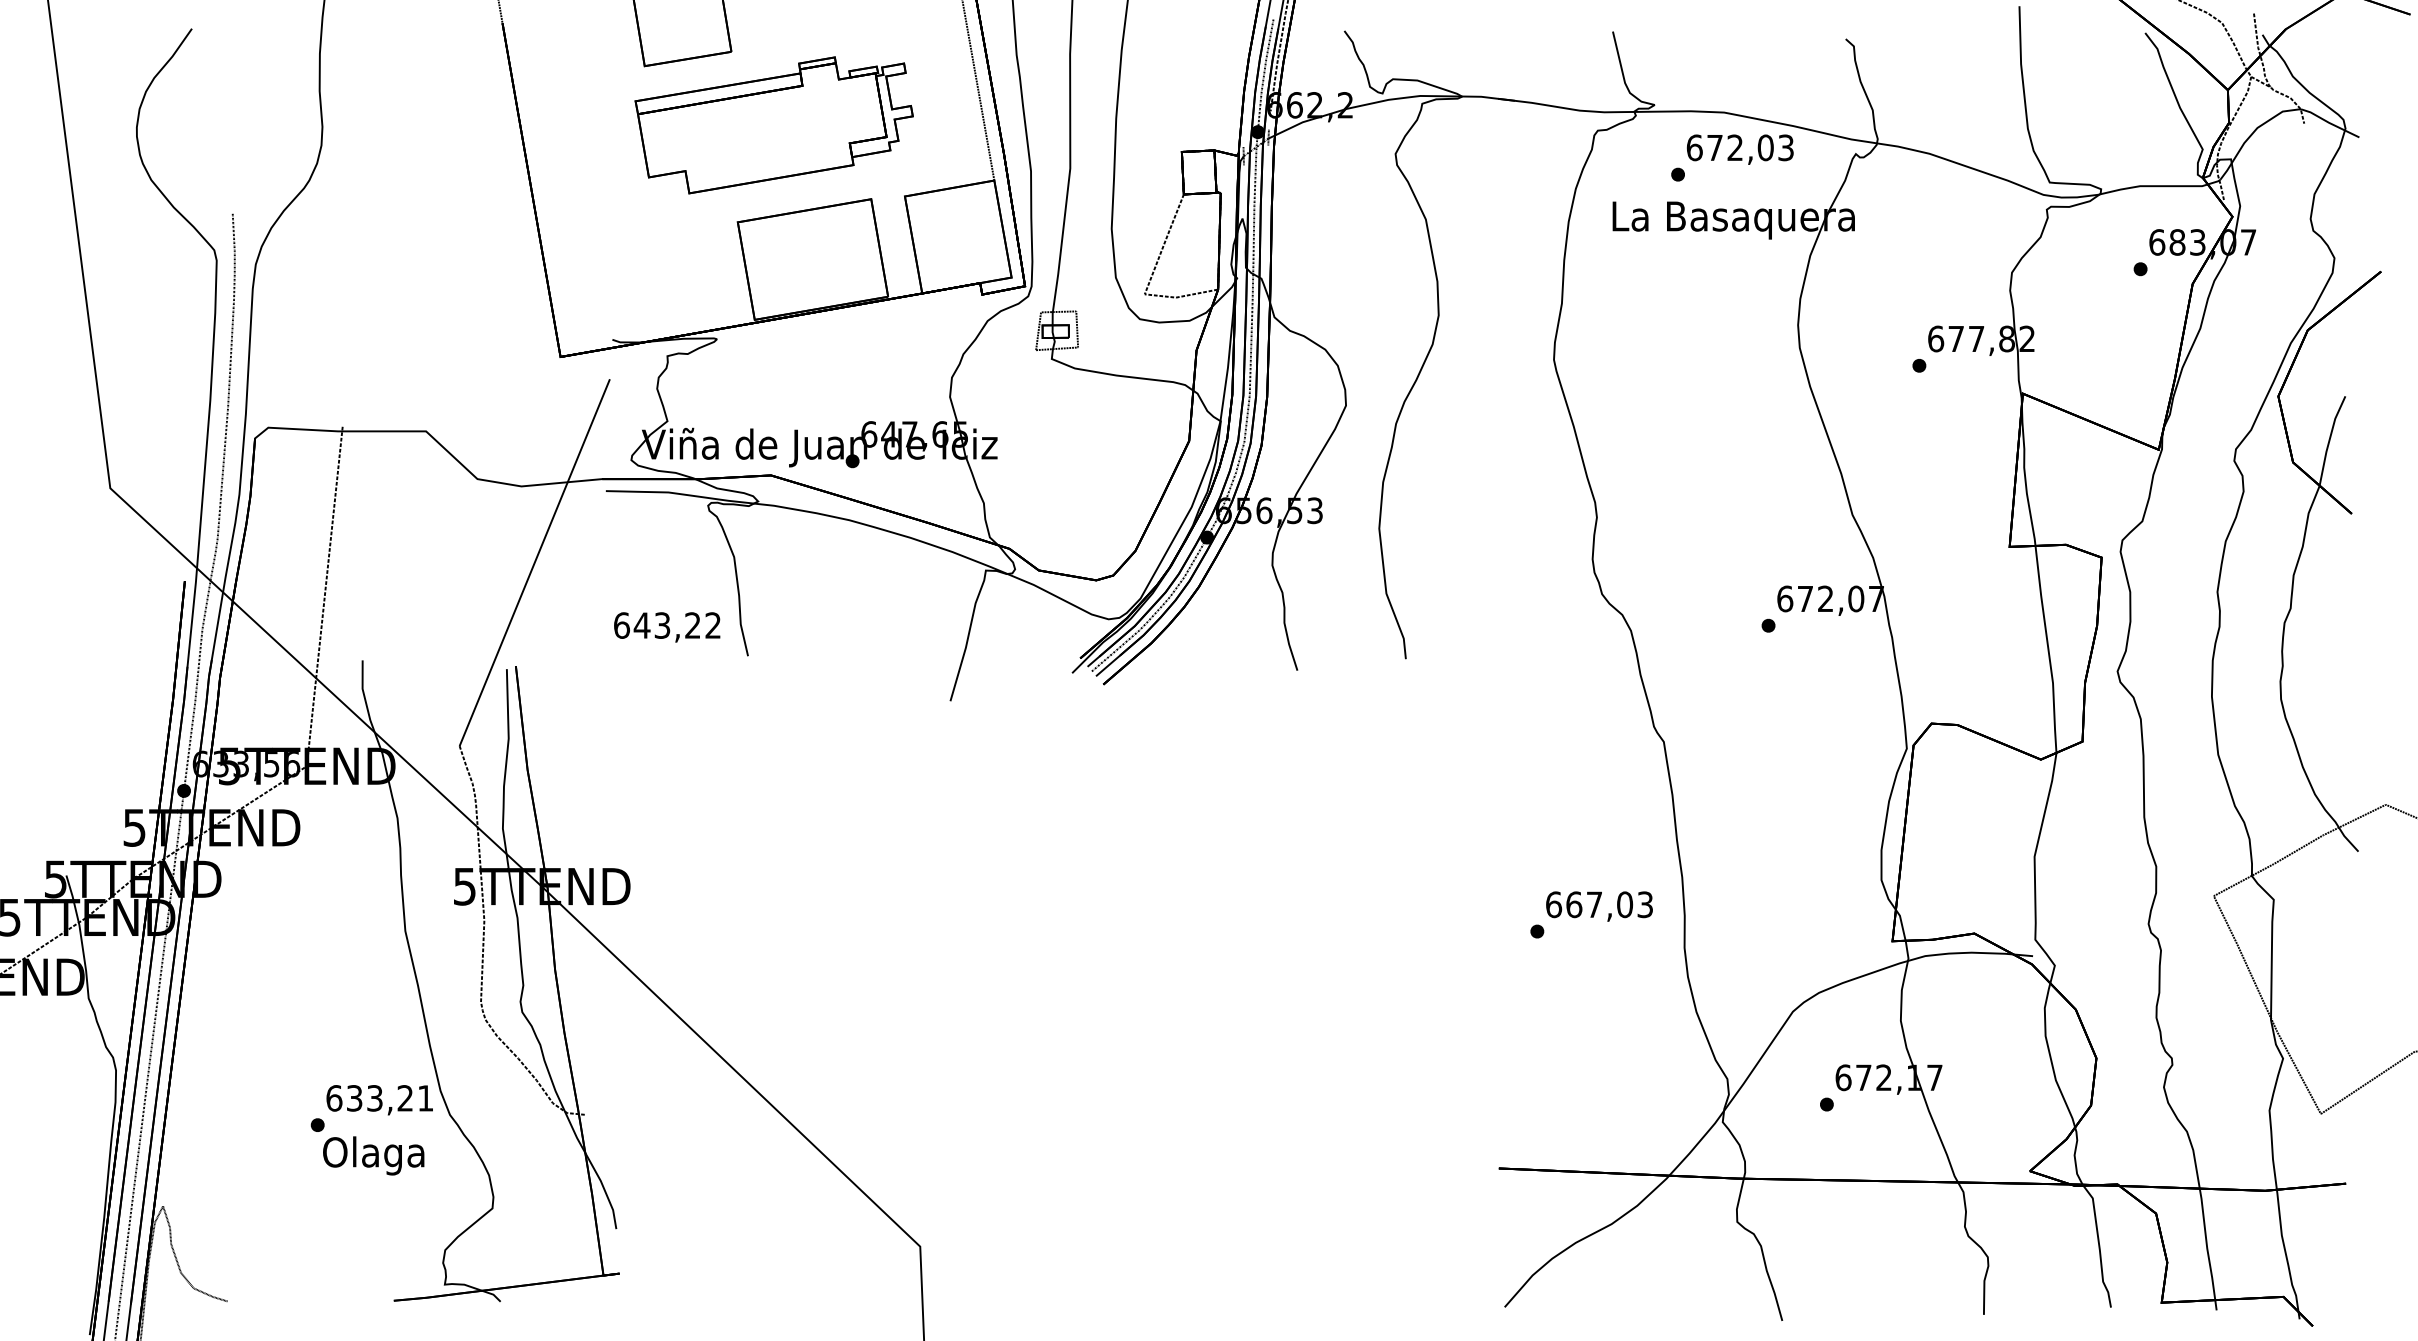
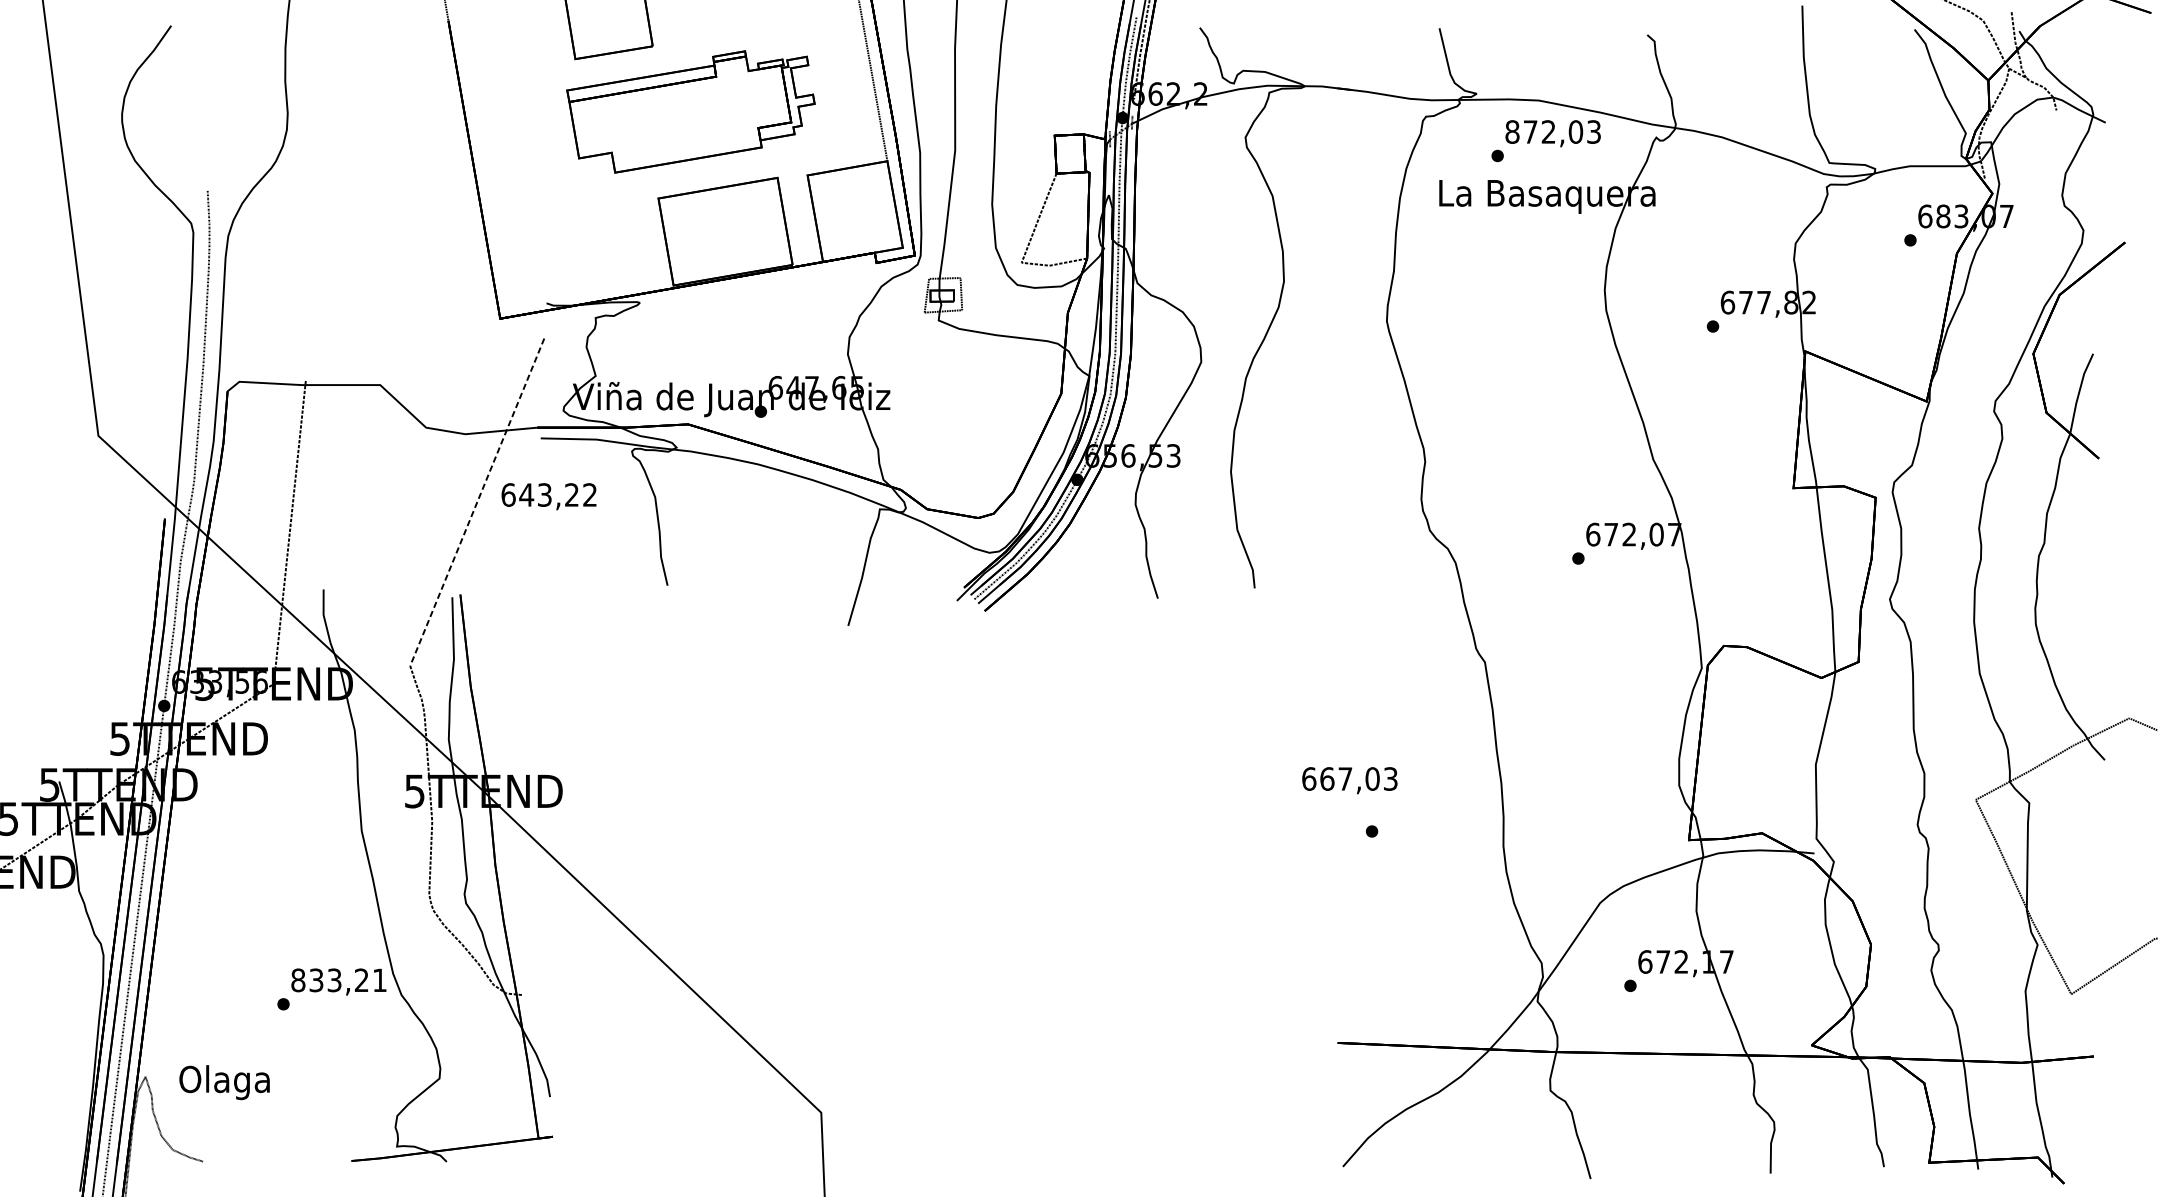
text: (1694, 147) -> (1512, 131), 672,03 -> 872,03
line: (534, 563) -> (477, 503), solid -> dashed
text: (667, 627) -> (549, 496), moved
text: (1599, 906) -> (1349, 780), moved
text: (334, 1098) -> (298, 980), 633,21 -> 833,21
text: (373, 1155) -> (224, 1082), moved

